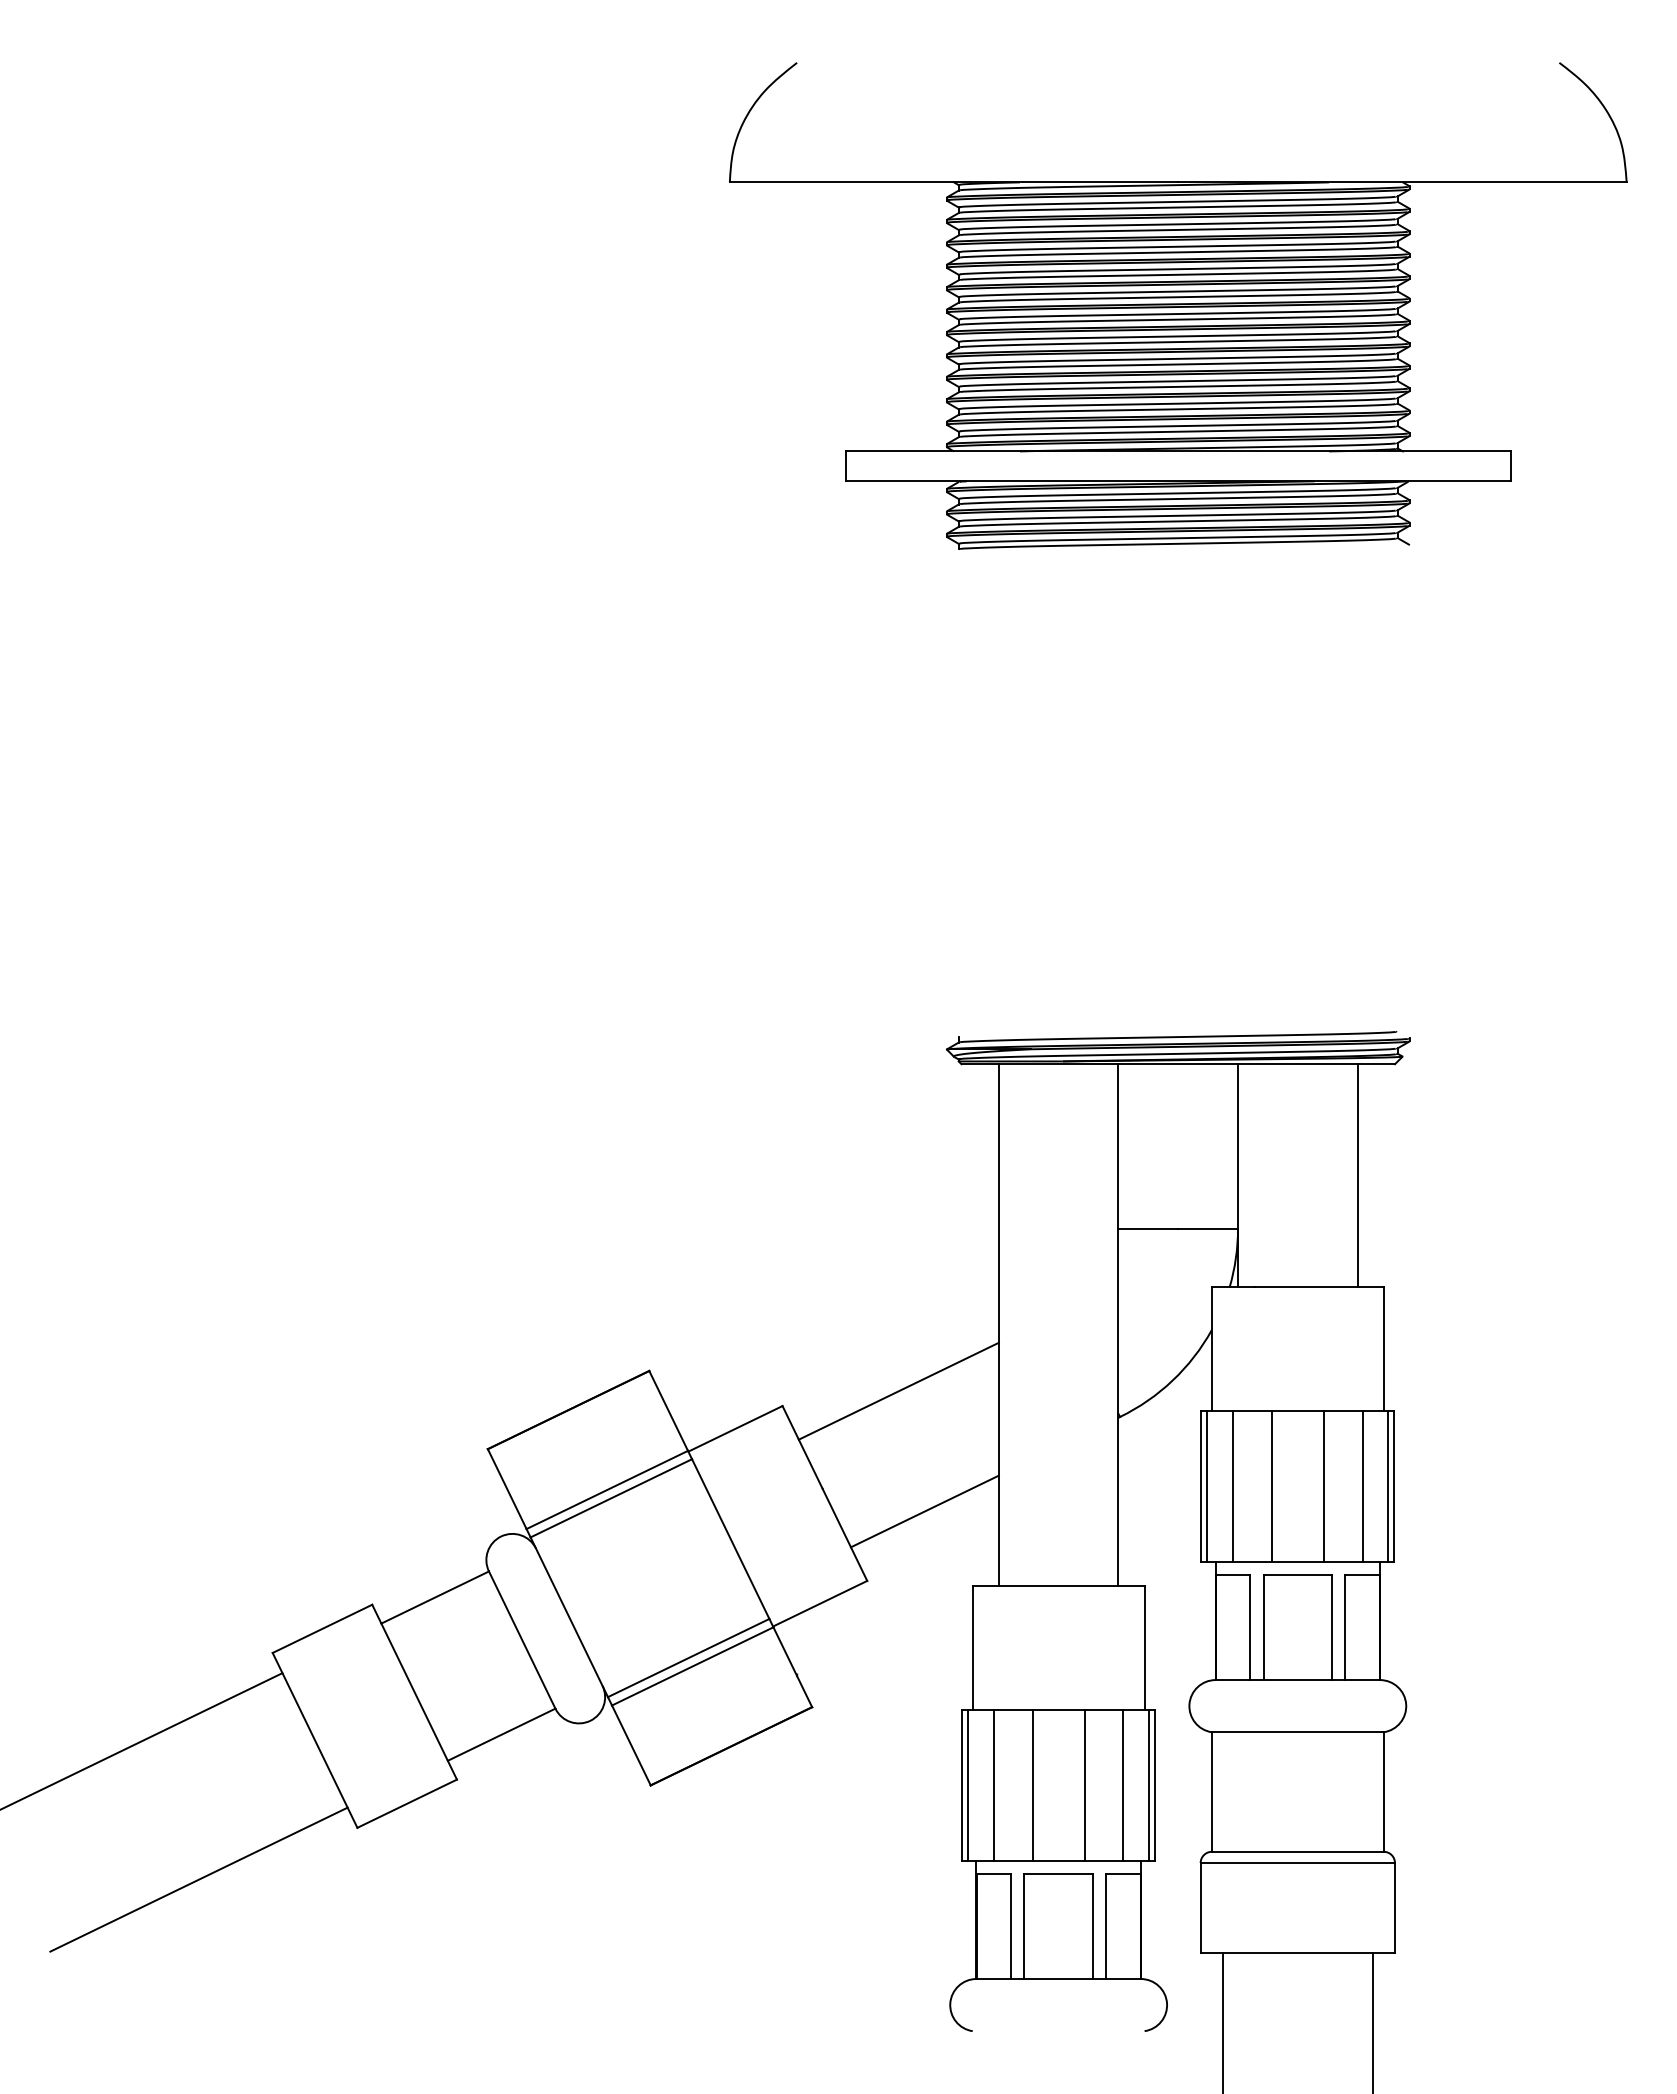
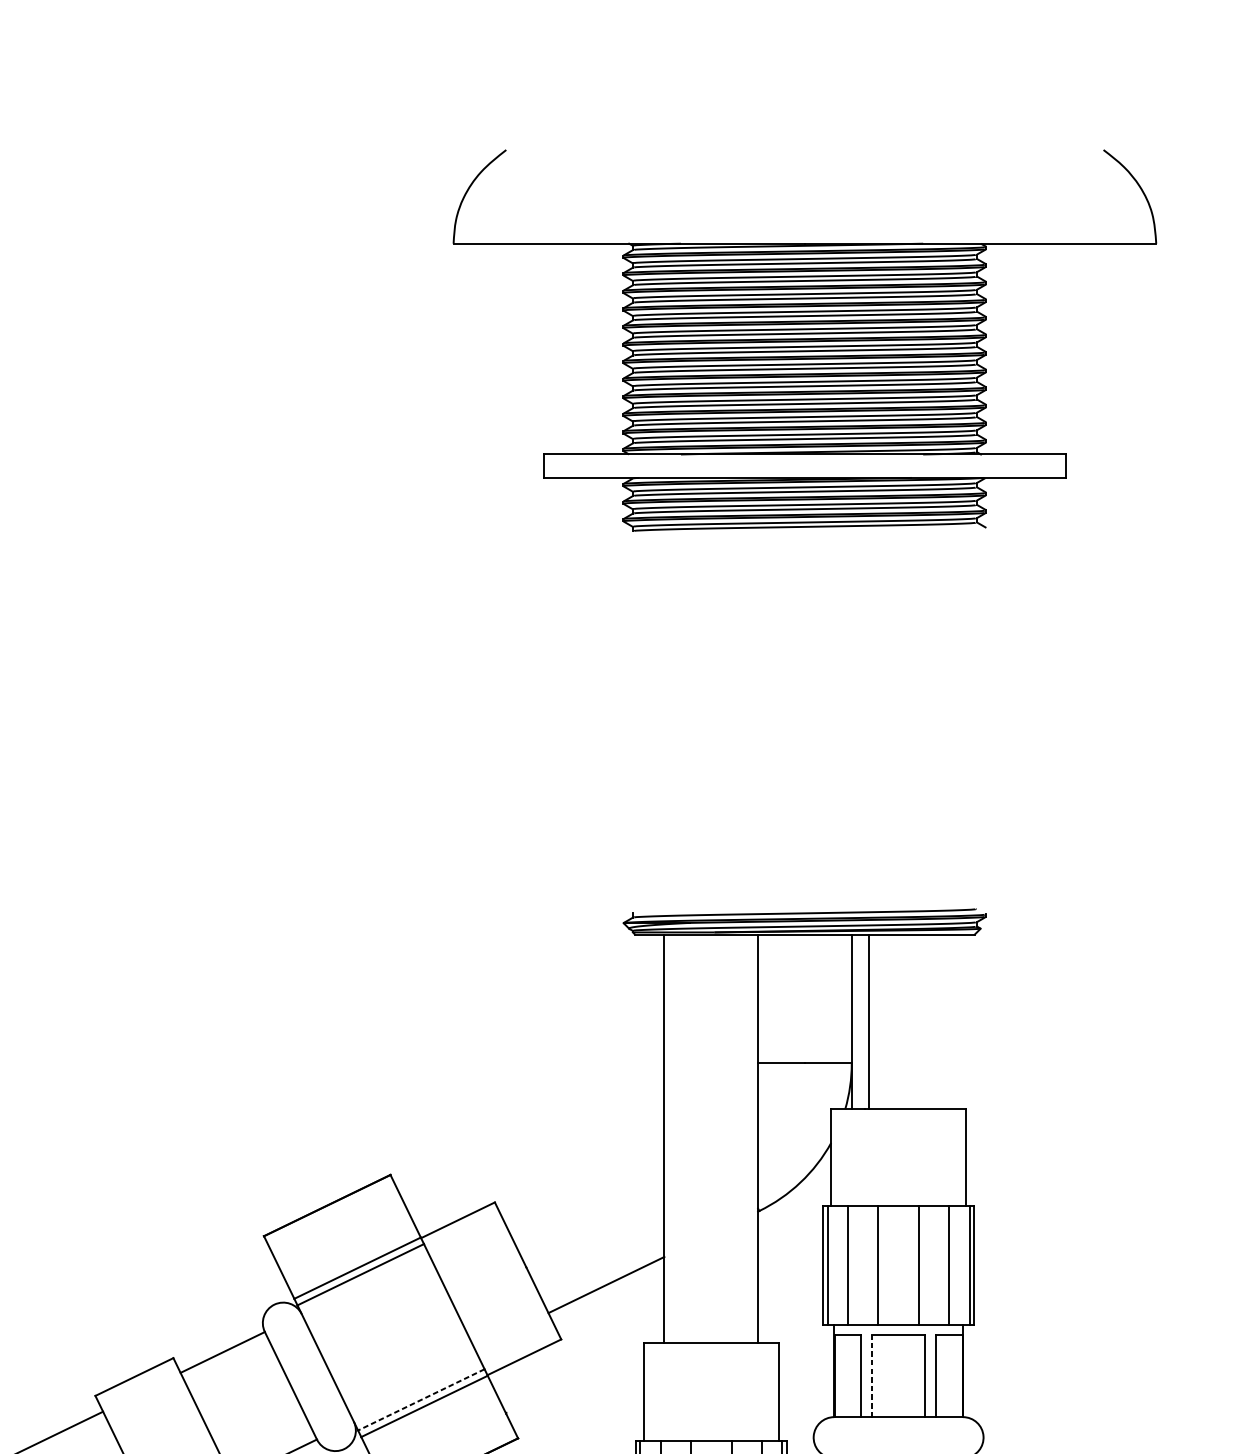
line: (1357, 1175) -> (868, 1021), moved
line: (898, 1390) -> (585, 1190), removed
line: (1263, 1627) -> (871, 1375), solid -> dashed
line: (688, 1658) -> (421, 1400), solid -> dashed

